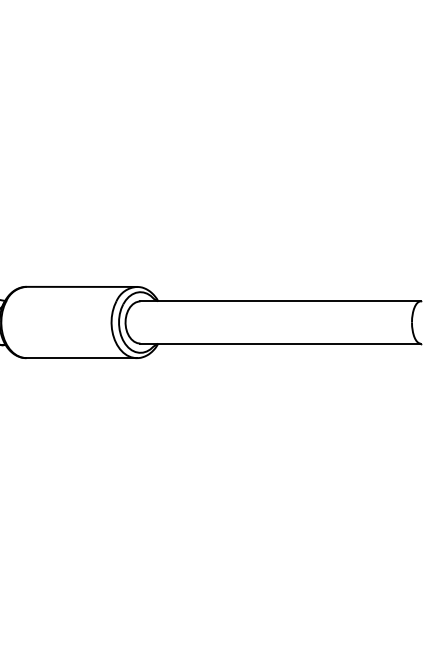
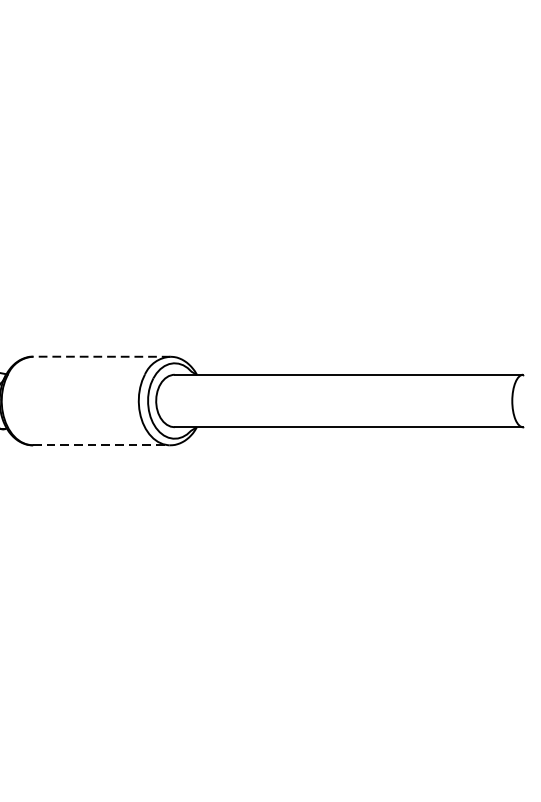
line: (81, 286) -> (101, 356), solid -> dashed
line: (82, 358) -> (102, 445), solid -> dashed

